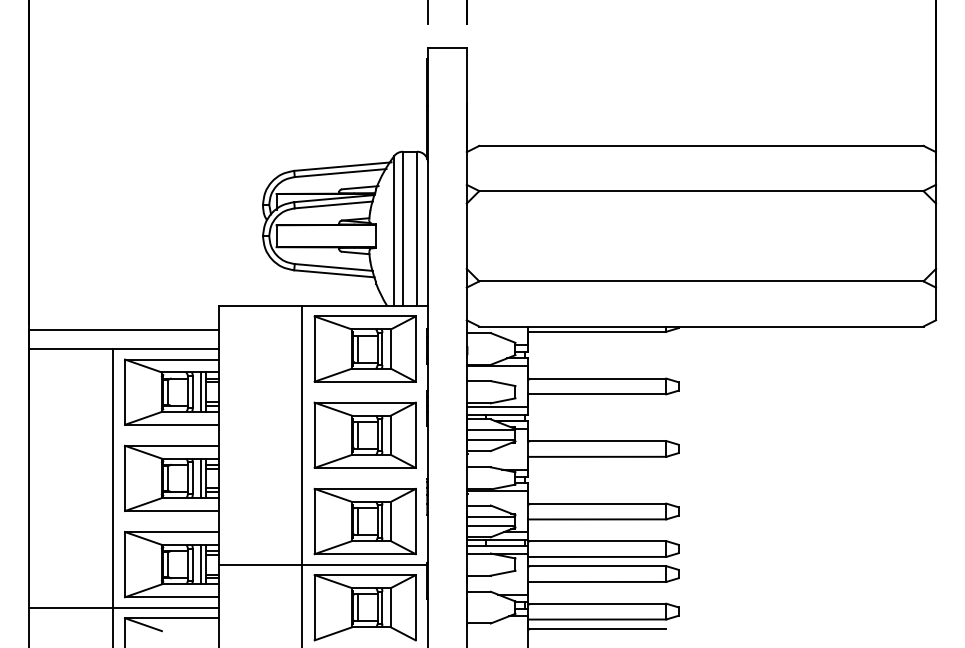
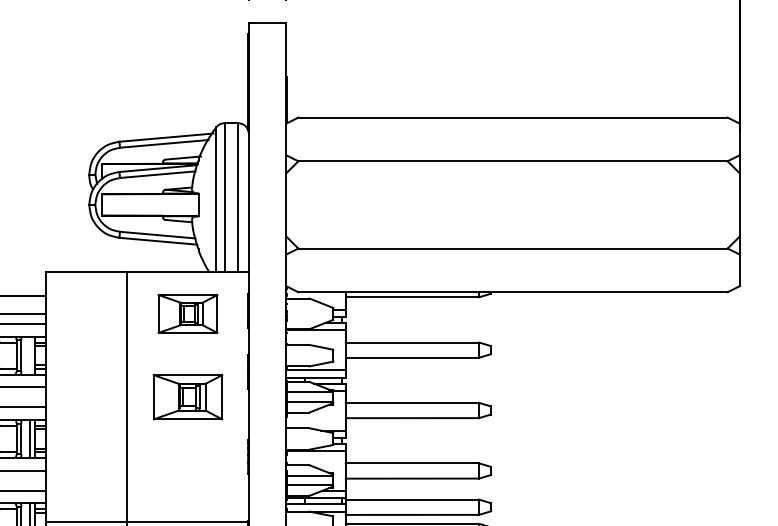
part: (364, 348) -> (187, 313), size x0.6
line: (201, 391) -> (29, 354), removed
part: (364, 434) -> (187, 396), size x0.7
part: (364, 521) -> (187, 480), removed

